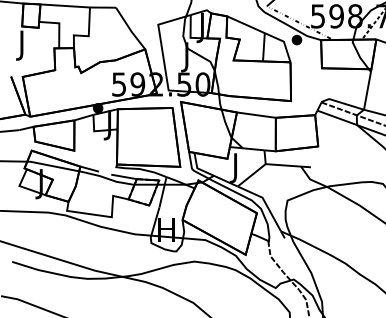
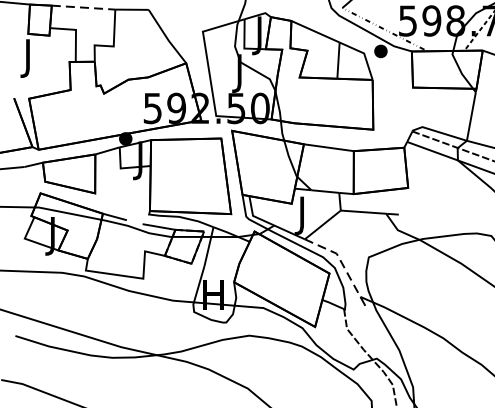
line: (65, 5) -> (83, 7), solid -> dashed
line: (264, 202) -> (339, 259), solid -> dashed

